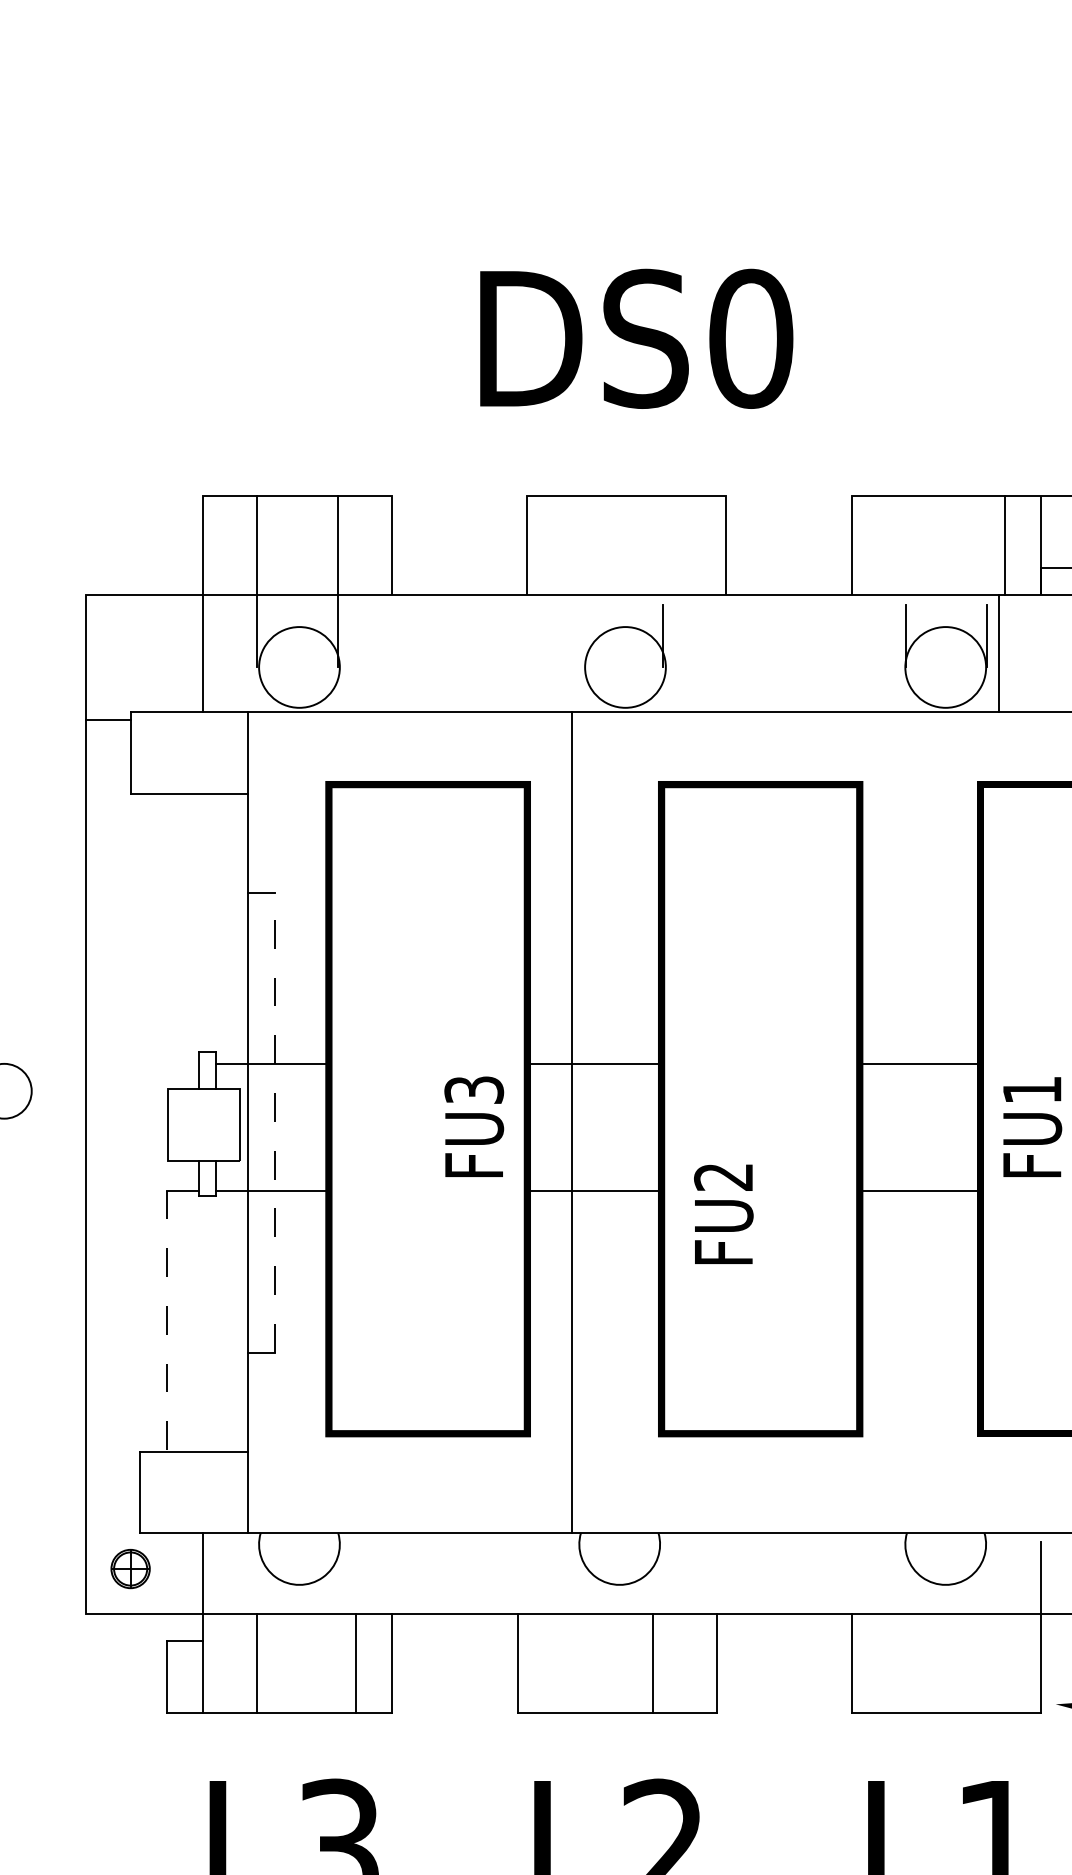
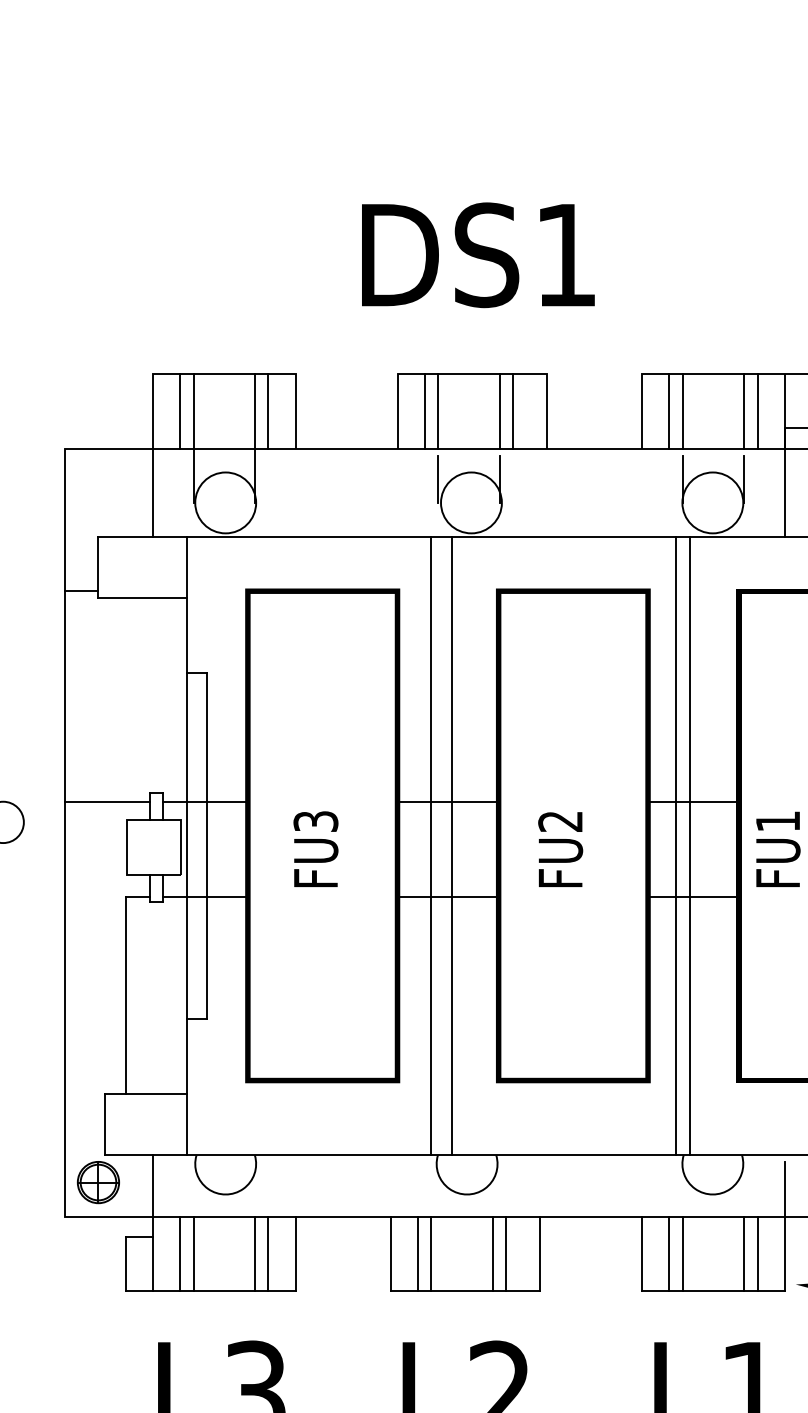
text: (751, 338) -> (566, 254), DS0 -> DS1
line: (238, 545) -> (179, 411), added
line: (356, 545) -> (268, 411), added
line: (563, 545) -> (424, 411), added
line: (581, 545) -> (438, 411), added
line: (662, 545) -> (499, 411), added
line: (680, 545) -> (512, 411), added
line: (888, 545) -> (669, 411), added
line: (905, 545) -> (682, 411), added
line: (987, 545) -> (744, 411), added
line: (581, 635) -> (438, 478), added
line: (999, 653) -> (785, 492), moved
line: (107, 719) -> (80, 591), moved
line: (141, 1064) -> (106, 802), added
line: (274, 1122) -> (206, 845), dashed -> solid
line: (599, 1122) -> (451, 845), added
line: (896, 1122) -> (675, 845), added
line: (915, 1122) -> (690, 845), added
text: (474, 1126) -> (316, 848), moved
text: (723, 1213) -> (560, 848), moved
line: (166, 1321) -> (125, 995), dashed -> solid
part: (130, 1568) -> (98, 1182), size x1.43
line: (238, 1663) -> (179, 1253), added
line: (338, 1663) -> (255, 1253), added
line: (554, 1663) -> (417, 1253), added
line: (572, 1663) -> (431, 1253), added
line: (671, 1663) -> (506, 1253), added
line: (888, 1663) -> (669, 1253), added
line: (905, 1663) -> (682, 1253), added
line: (987, 1663) -> (744, 1253), added
line: (1005, 1663) -> (757, 1253), added

